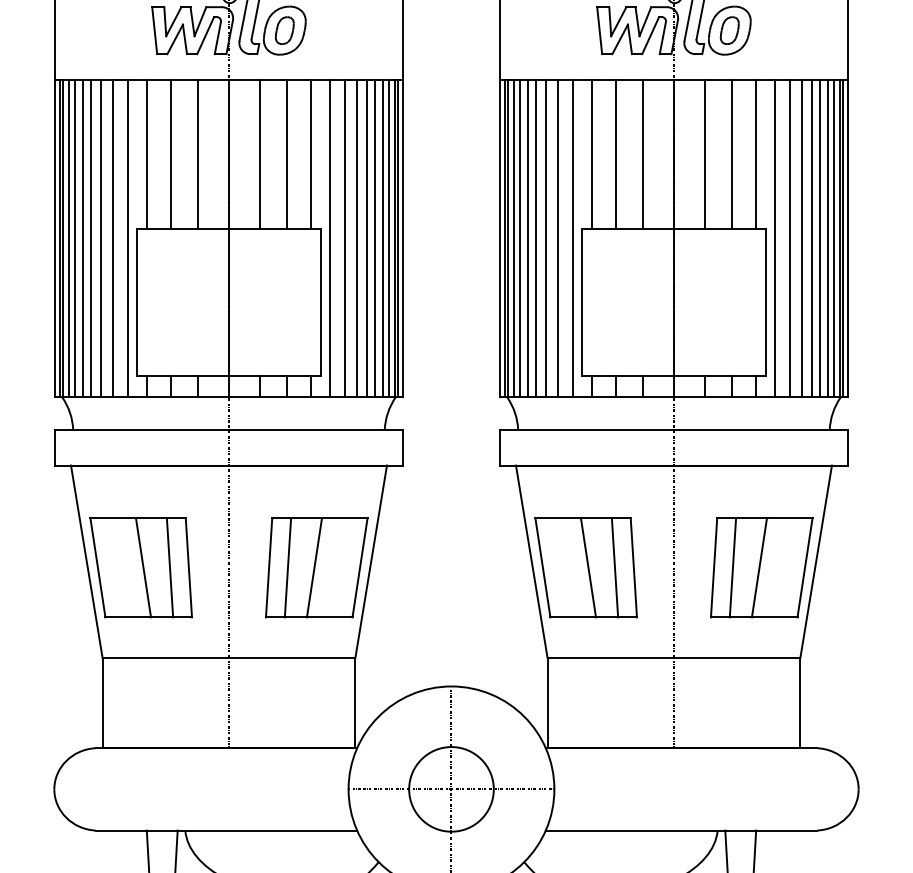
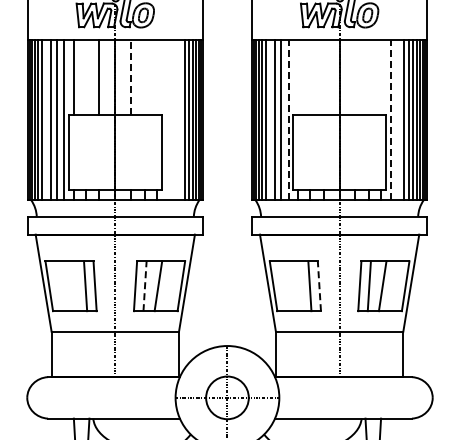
line: (169, 153) -> (85, 77), removed
line: (261, 153) -> (131, 77), solid -> dashed
line: (286, 153) -> (144, 77), removed
line: (310, 153) -> (156, 77), removed
line: (592, 153) -> (298, 77), removed
line: (616, 153) -> (310, 77), removed
line: (641, 153) -> (323, 77), removed
line: (705, 153) -> (355, 77), removed
line: (733, 153) -> (369, 77), removed
line: (757, 153) -> (381, 77), removed
line: (90, 239) -> (45, 120), removed
line: (330, 239) -> (166, 120), removed
line: (344, 239) -> (173, 120), removed
line: (356, 239) -> (179, 120), removed
line: (536, 239) -> (270, 120), removed
line: (572, 239) -> (288, 120), solid -> dashed
line: (774, 239) -> (390, 120), solid -> dashed
line: (790, 239) -> (398, 120), removed
line: (144, 568) -> (72, 286), removed
line: (288, 568) -> (145, 286), solid -> dashed
line: (588, 568) -> (296, 286), removed
line: (634, 568) -> (319, 286), solid -> dashed

